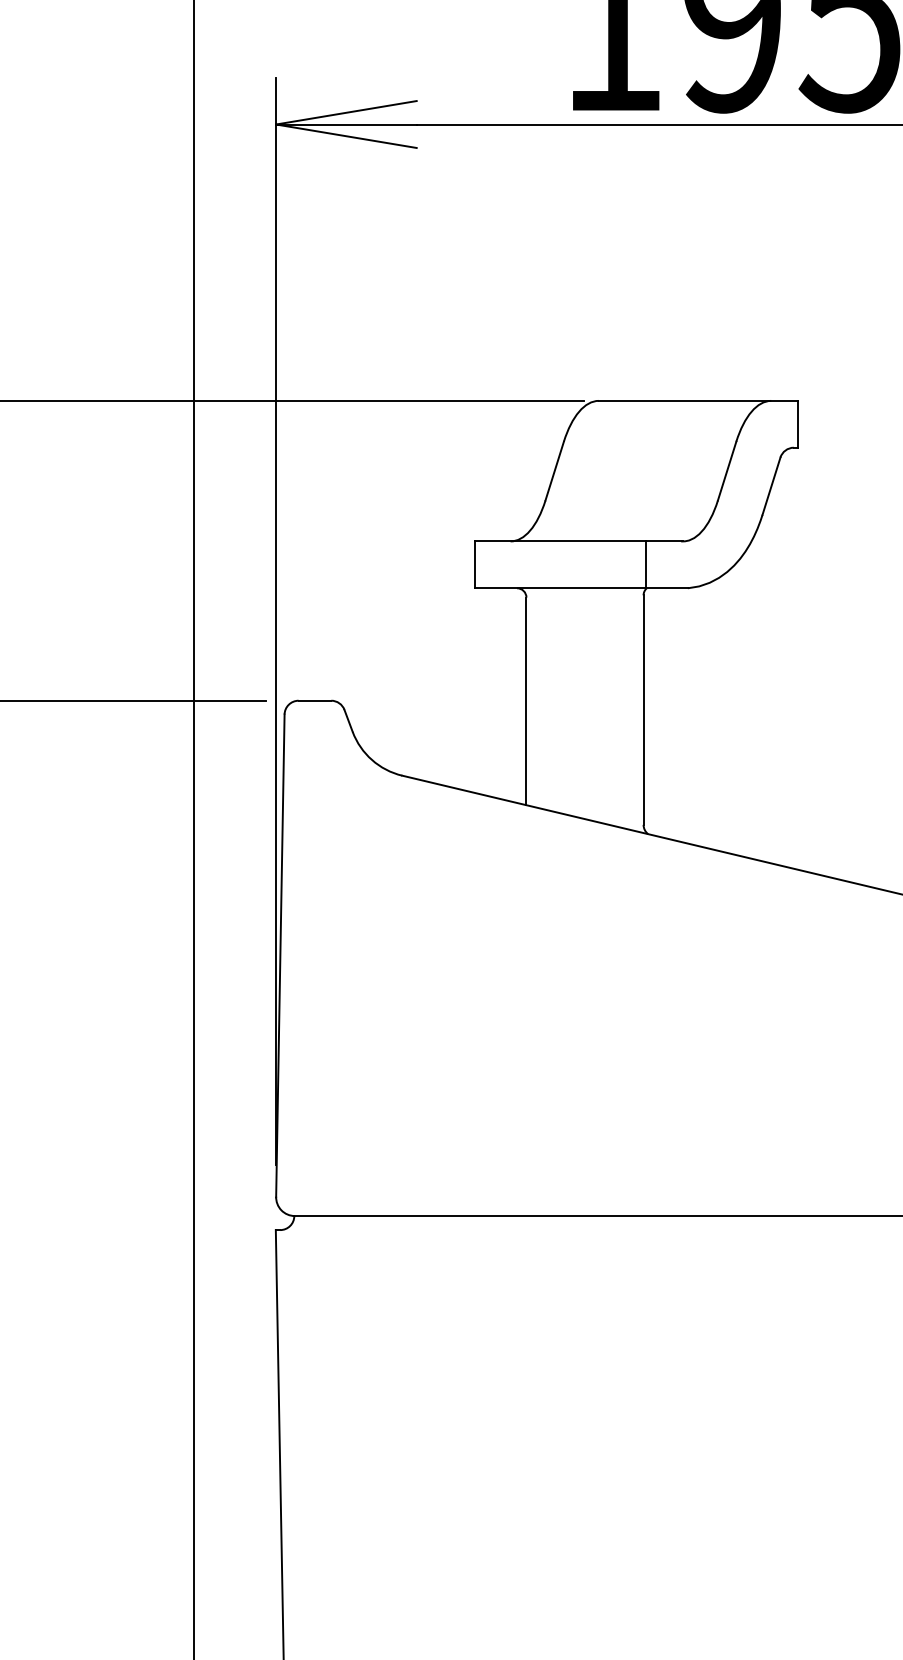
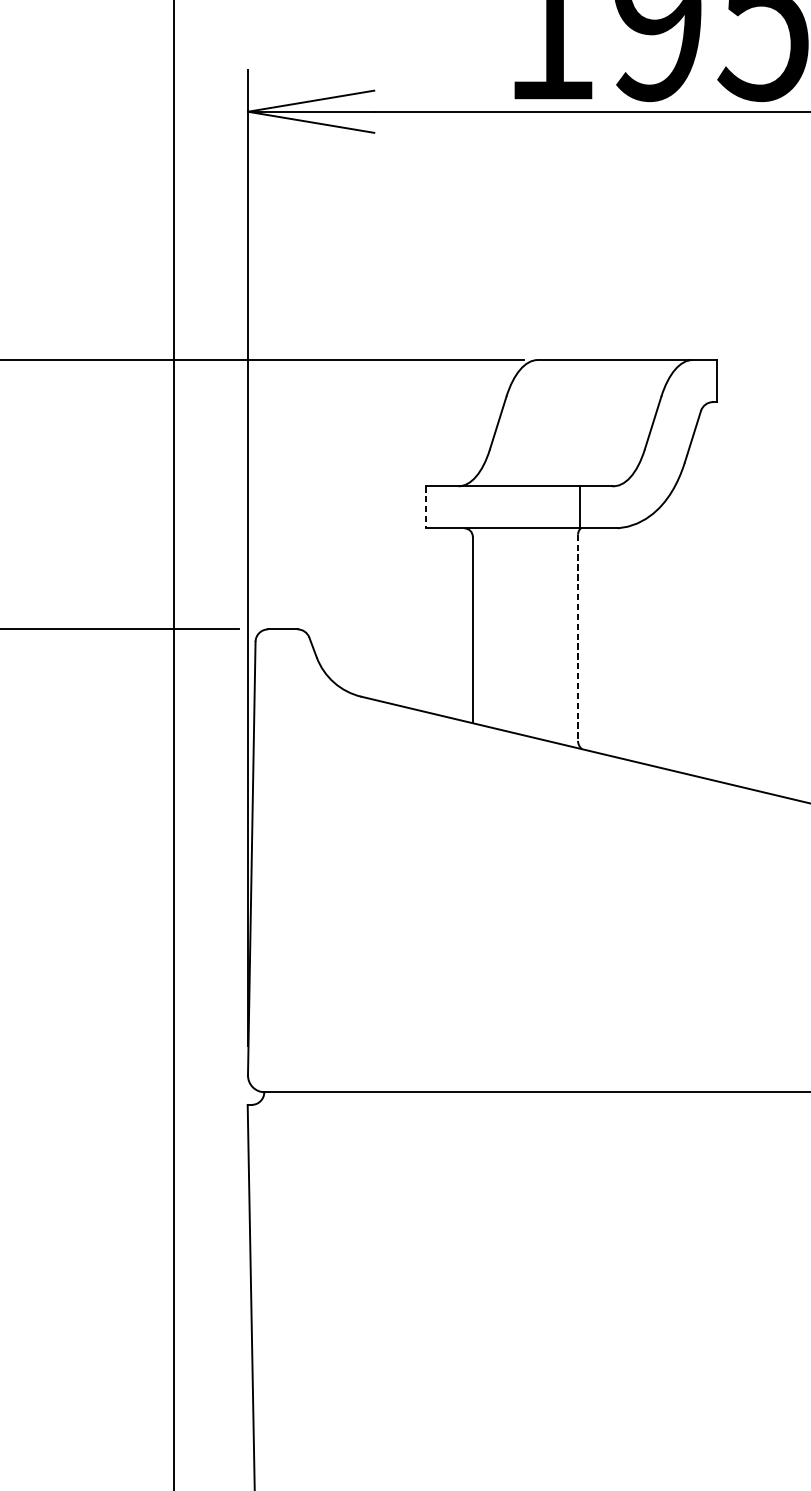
line: (474, 565) -> (426, 507), solid -> dashed
line: (643, 710) -> (577, 638), solid -> dashed

